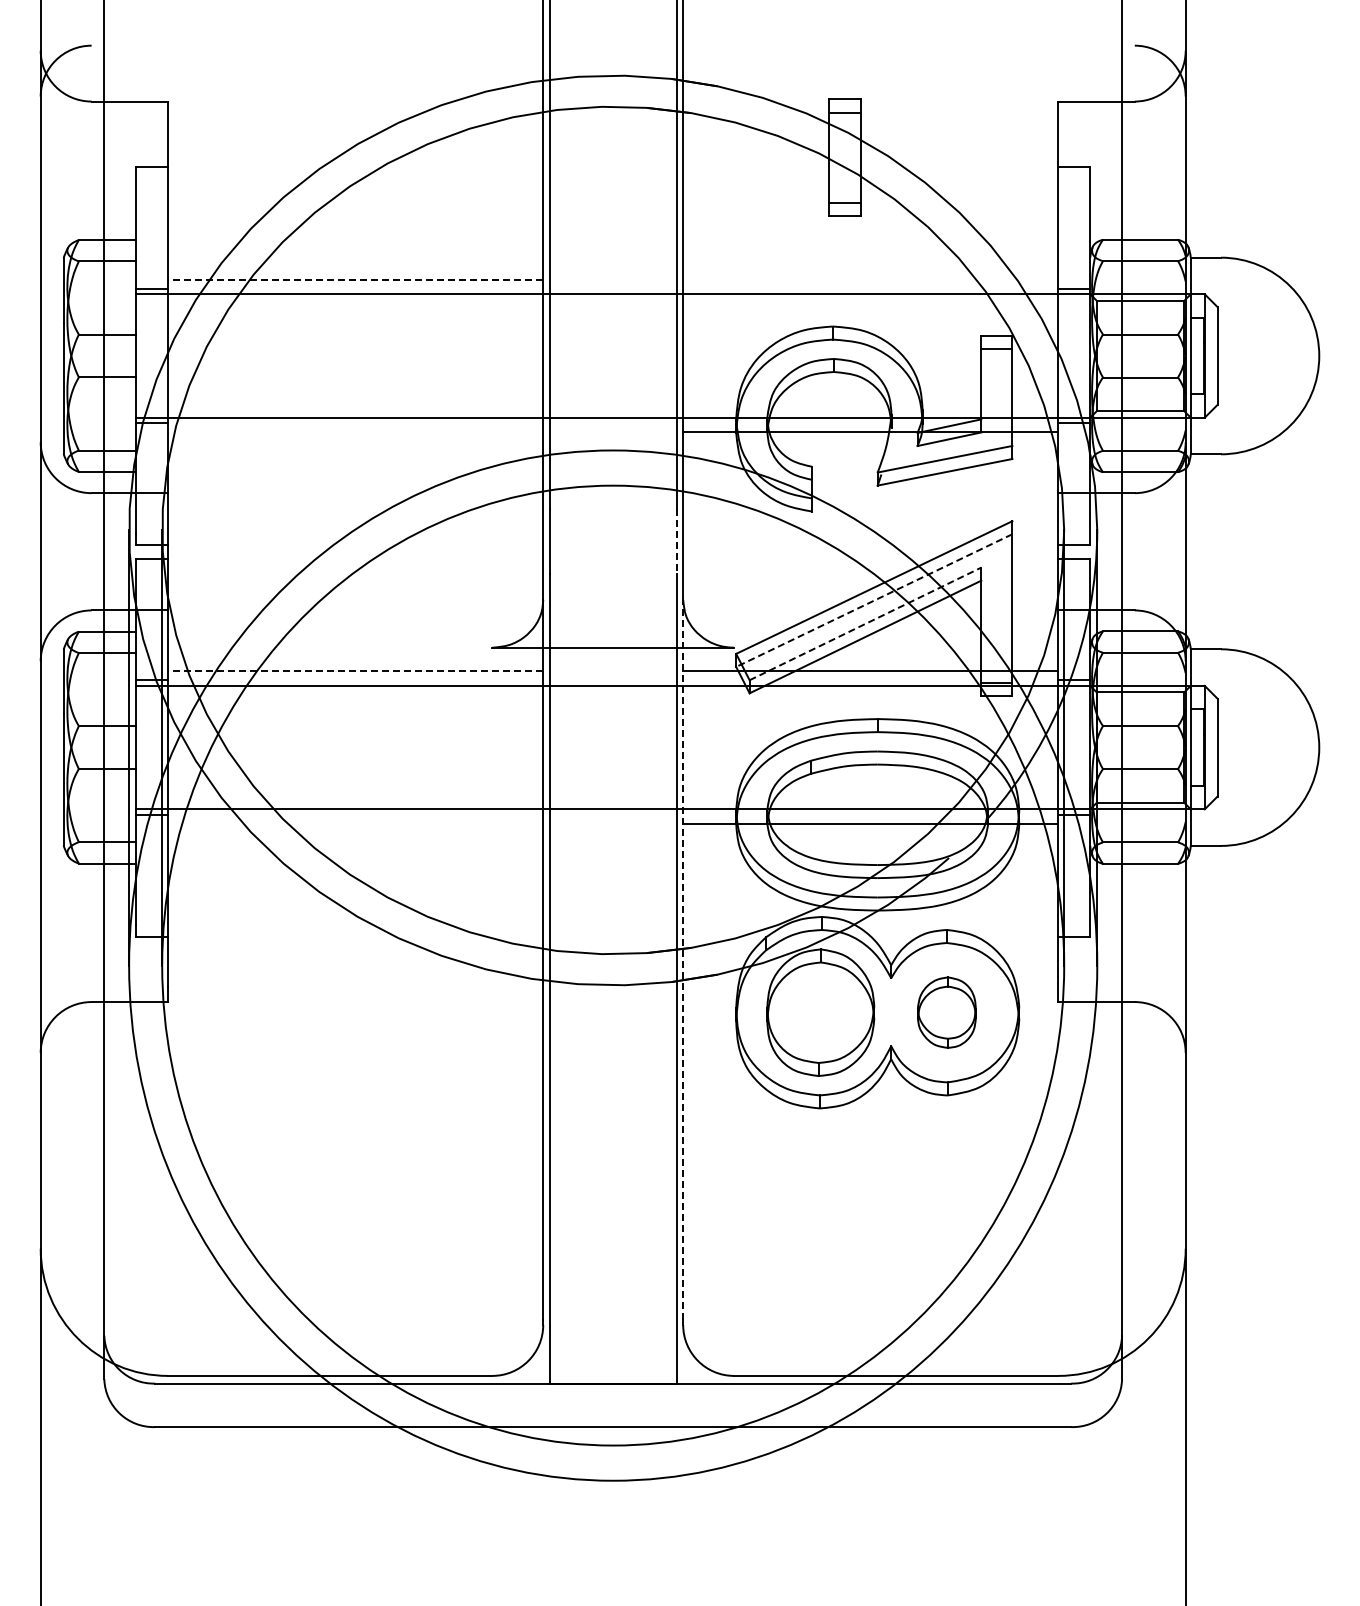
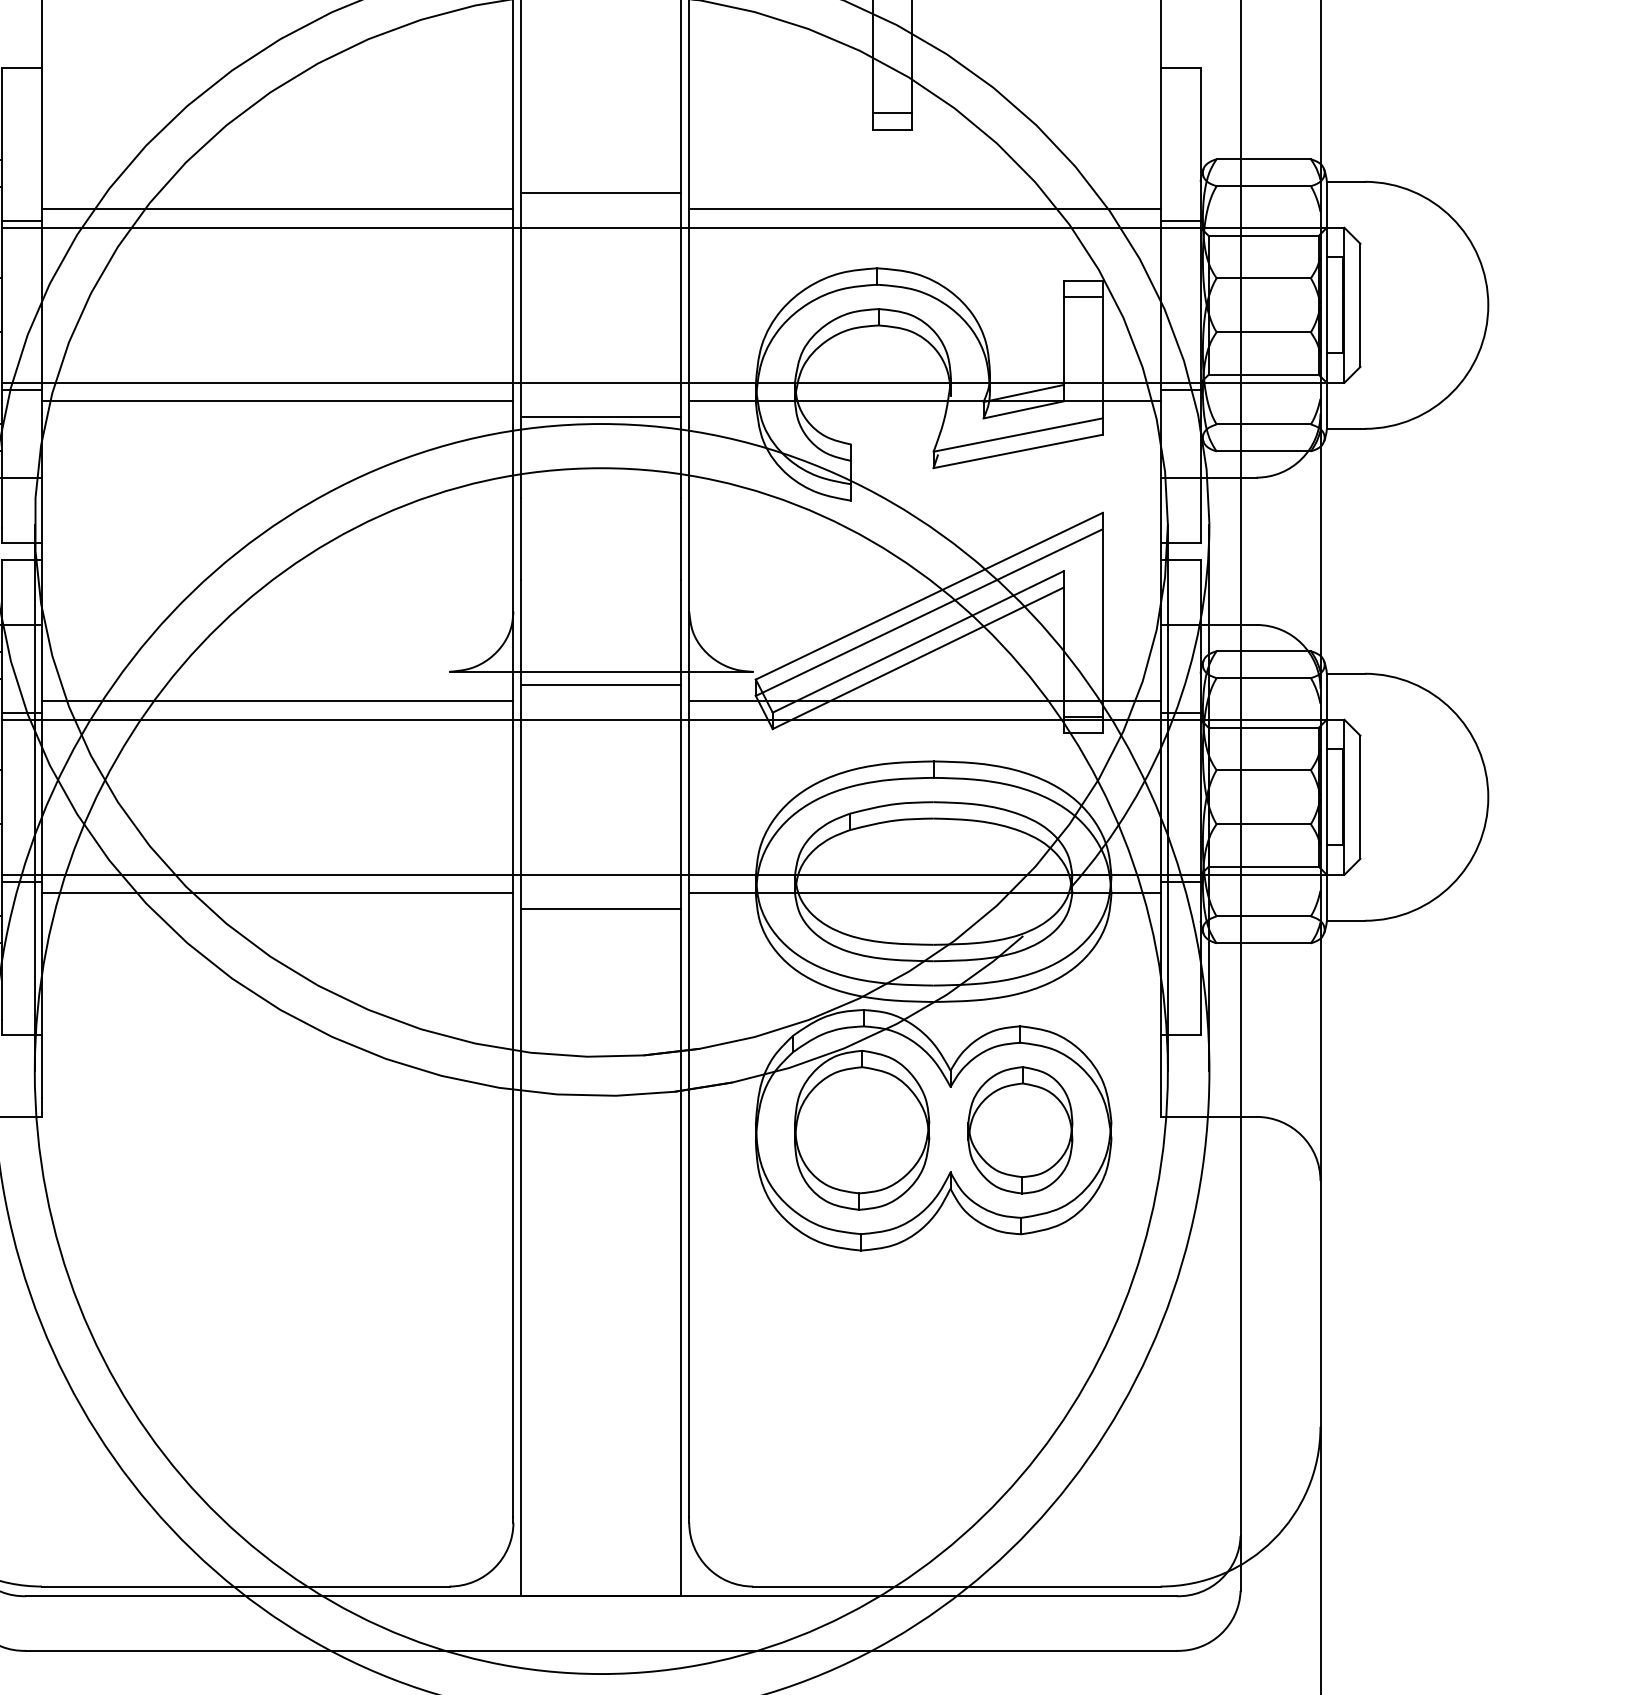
line: (612, 266) -> (600, 192), added
line: (355, 279) -> (277, 209), dashed -> solid
line: (870, 279) -> (924, 209), added
line: (355, 432) -> (277, 401), added
line: (612, 445) -> (600, 417), added
line: (676, 541) -> (680, 538), dashed -> solid
line: (873, 600) -> (928, 612), dashed -> solid
line: (865, 623) -> (918, 641), dashed -> solid
line: (612, 658) -> (600, 685), added
line: (355, 671) -> (277, 701), dashed -> solid
line: (355, 823) -> (277, 892), added
line: (612, 836) -> (600, 908), added
line: (683, 959) -> (689, 1063), dashed -> solid
part: (946, 1012) -> (1020, 1130), size x1.43

